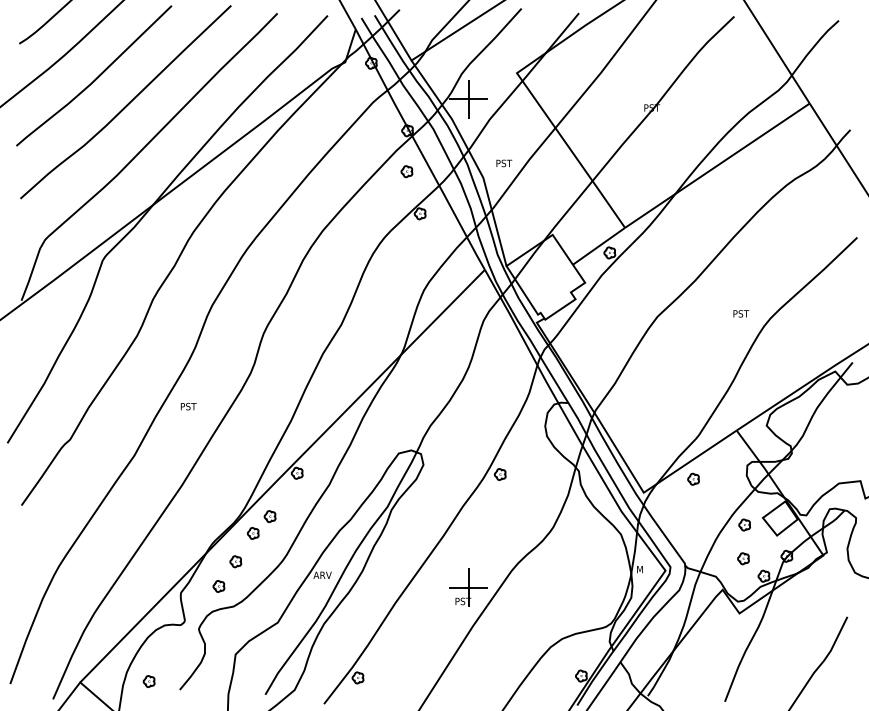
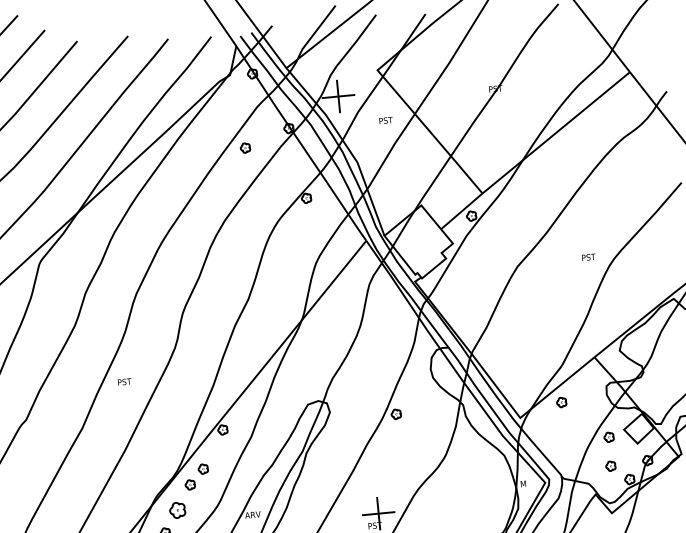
text: (504, 163) -> (386, 120), moved
part: (406, 171) -> (245, 147), moved
part: (235, 561) -> (177, 510), size x1.6

